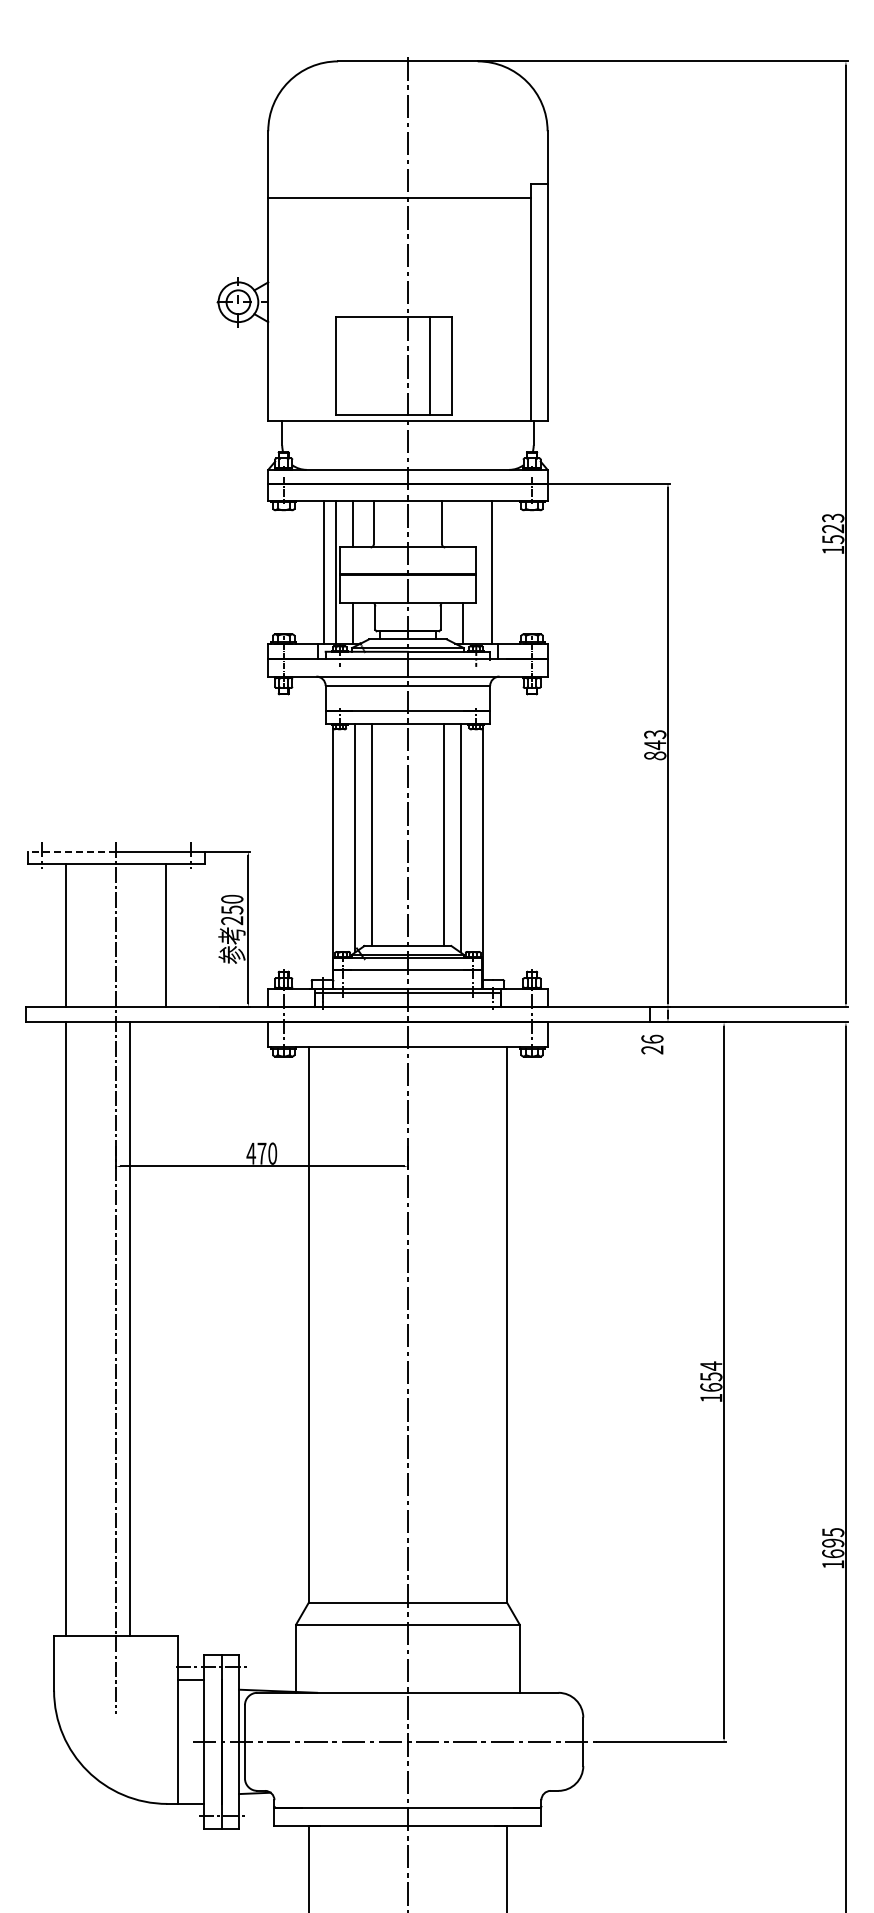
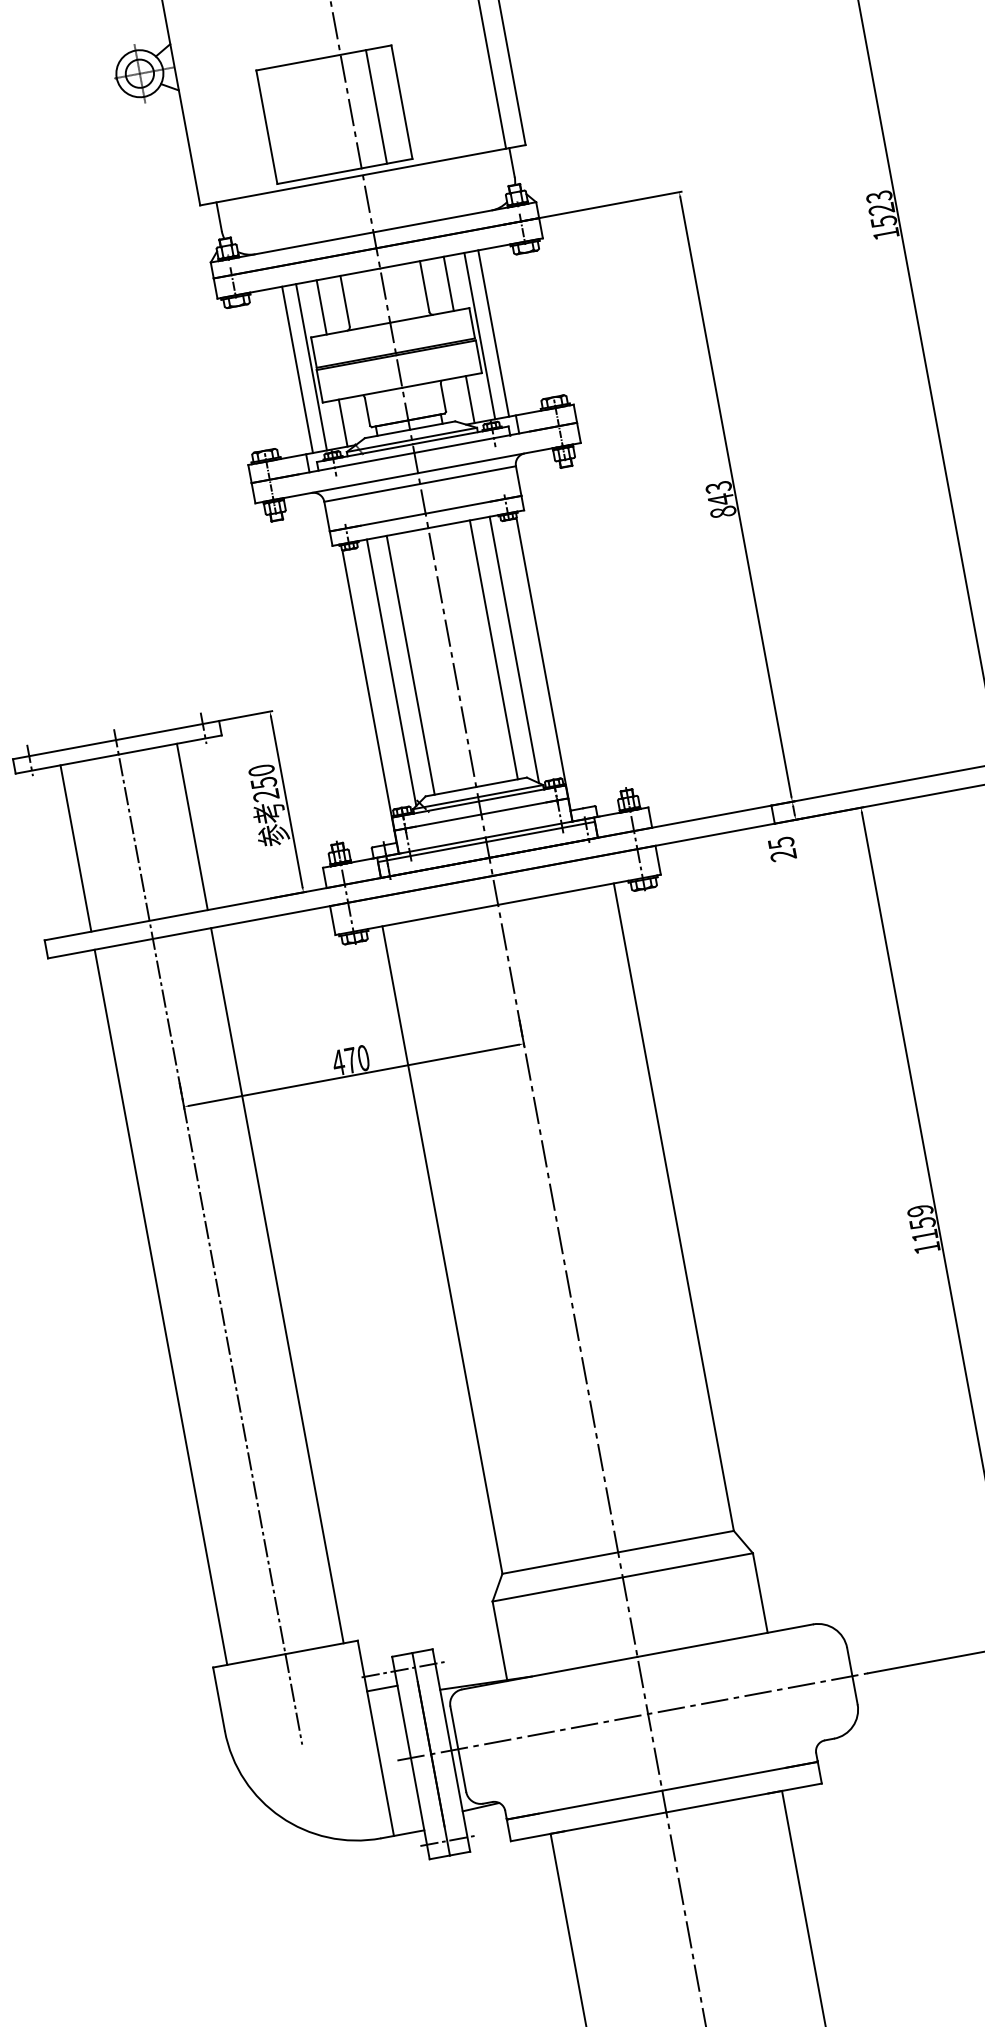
line: (462, 523) -> (448, 283), added
line: (480, 571) -> (479, 335), added
line: (71, 851) -> (63, 749), dashed -> solid
text: (652, 1038) -> (781, 841), 26 -> 25
line: (130, 1329) -> (277, 1285), moved
text: (711, 1376) -> (922, 1222), 1654 -> 1159

